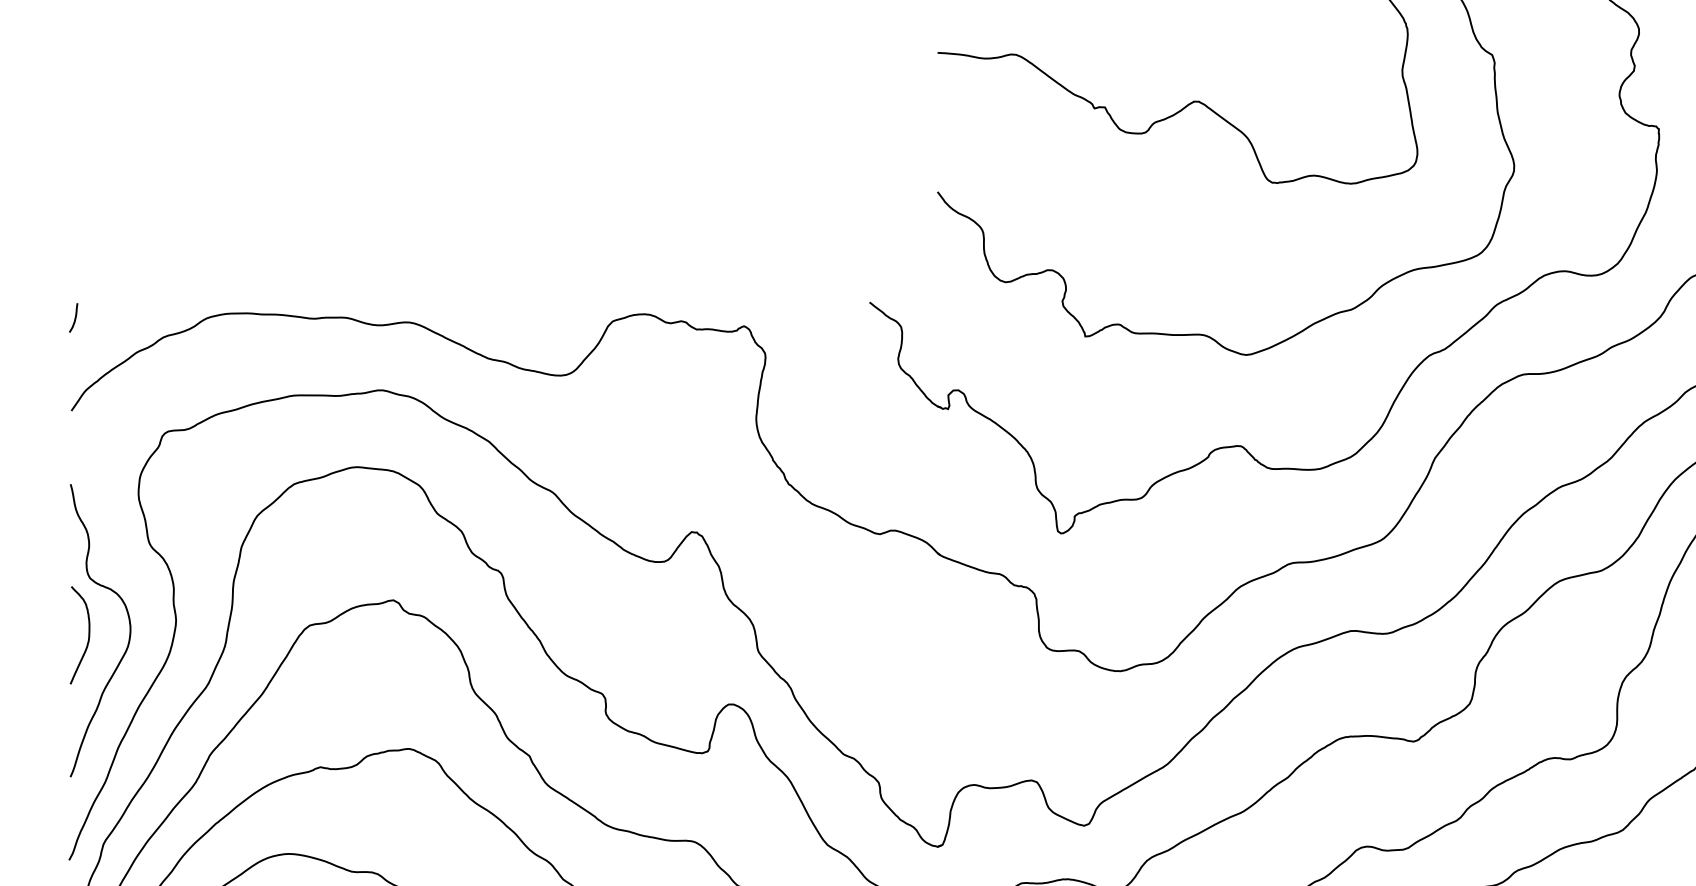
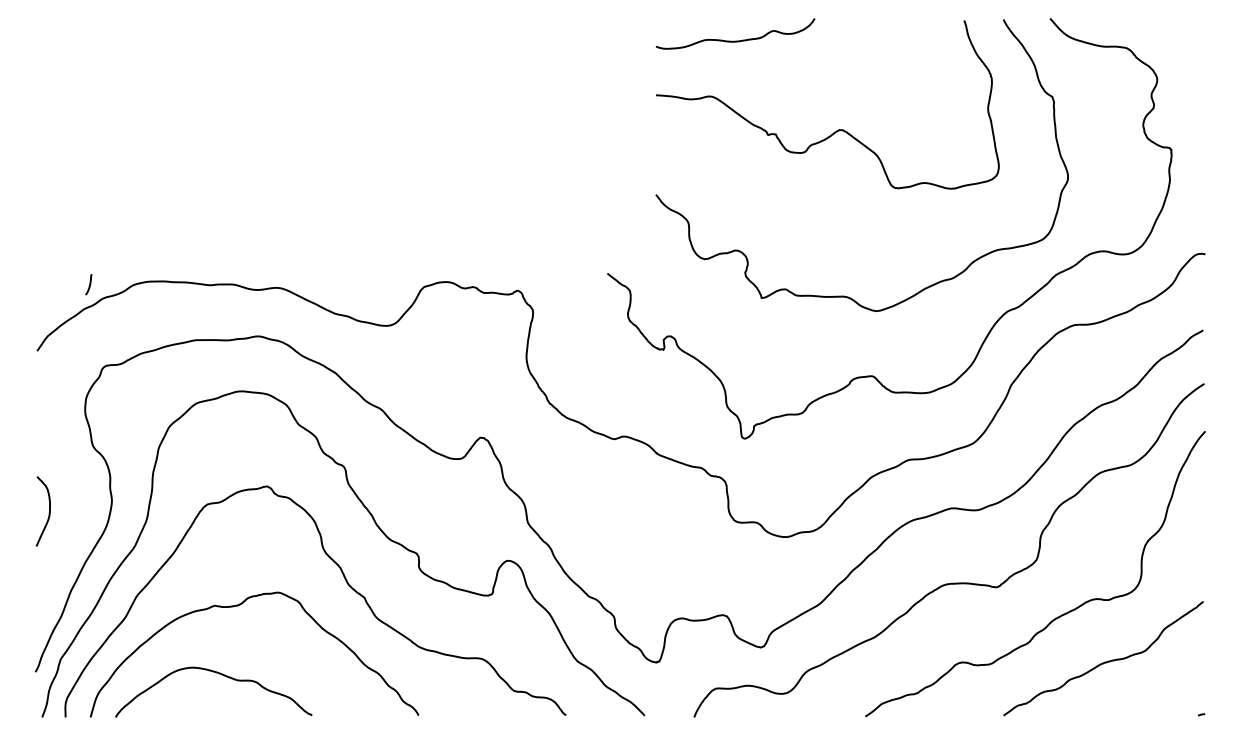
curve: (74, 317) -> (89, 284), moved
curve: (129, 629) -> (78, 507), removed

